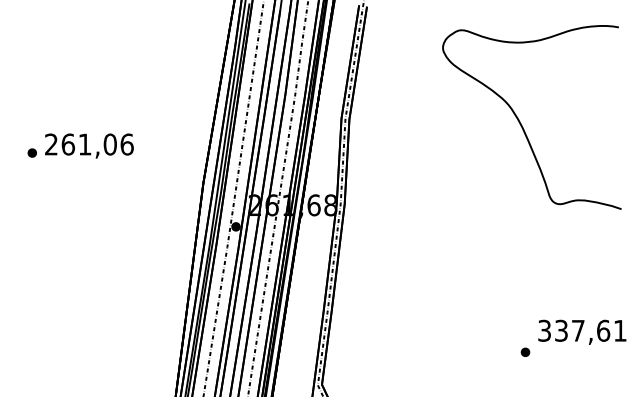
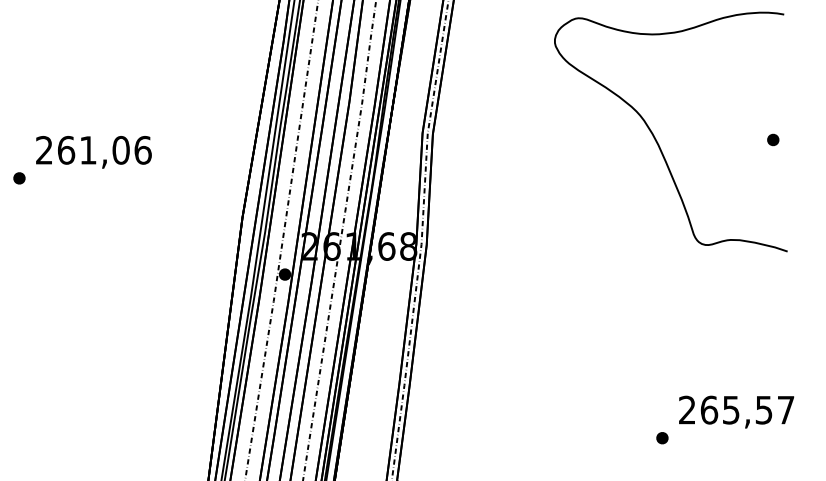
part: (610, 123) -> (773, 139), added
text: (89, 145) -> (94, 151), moved
text: (582, 330) -> (736, 409), 337,61 -> 265,57

